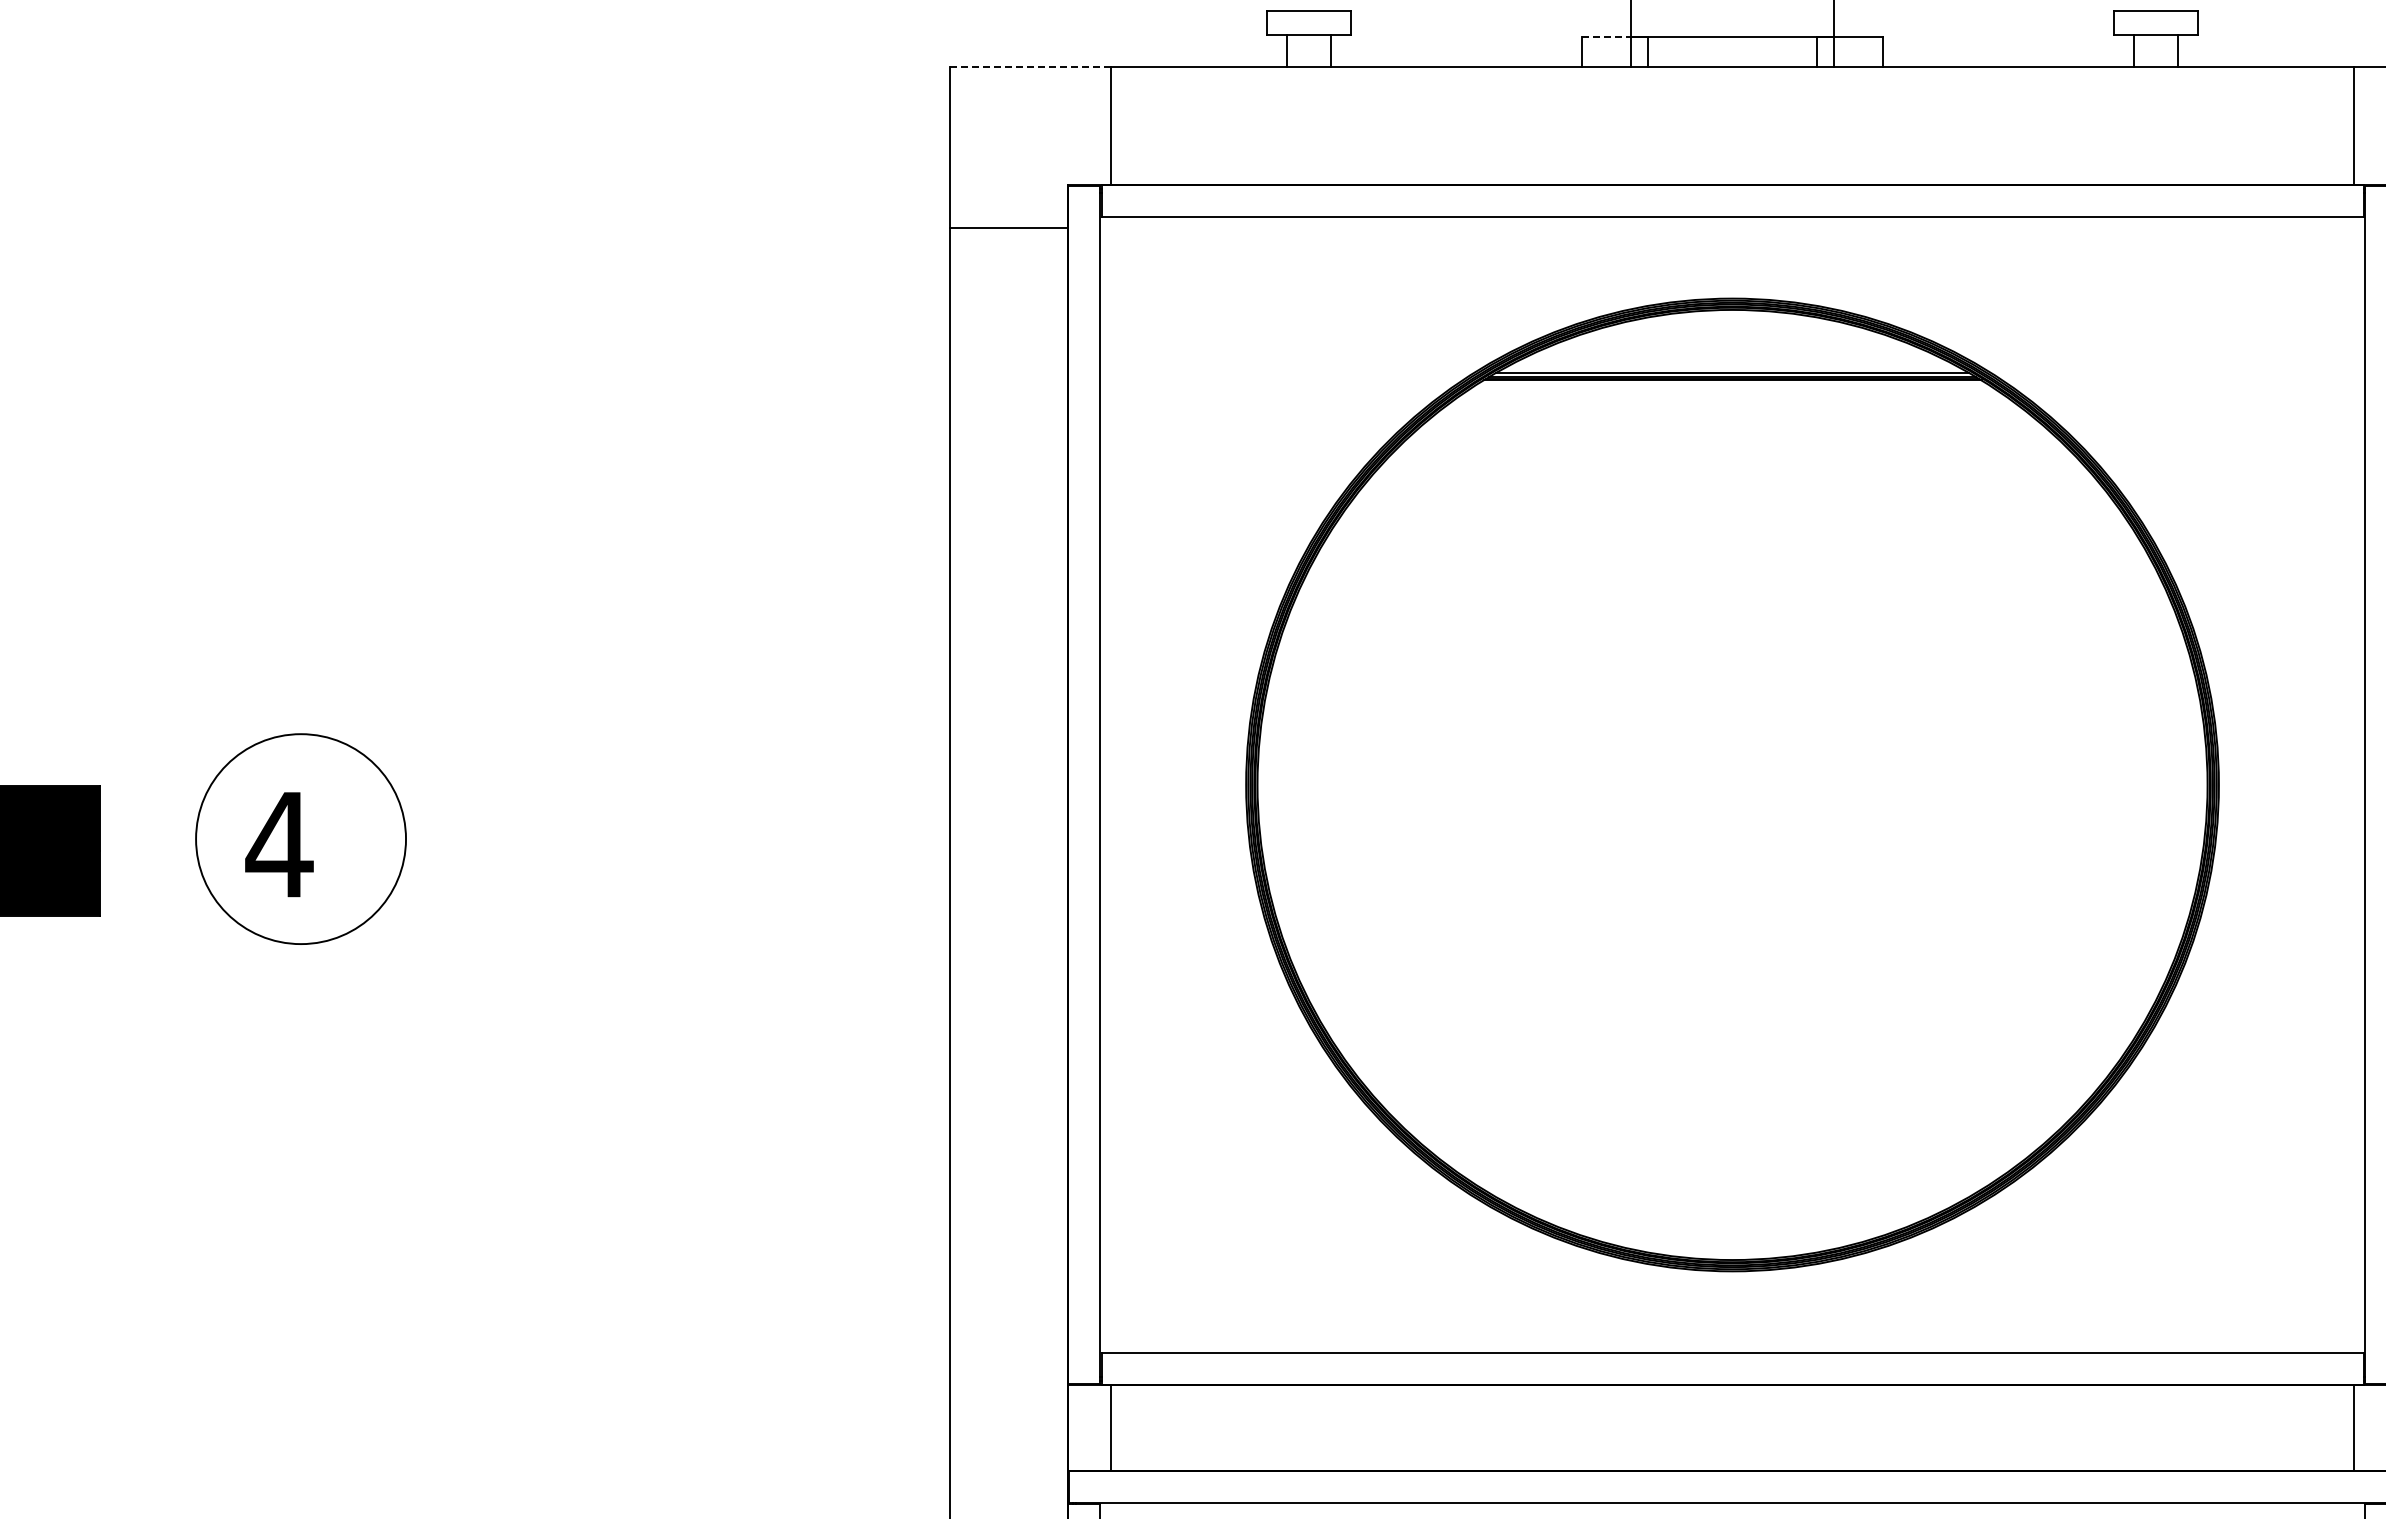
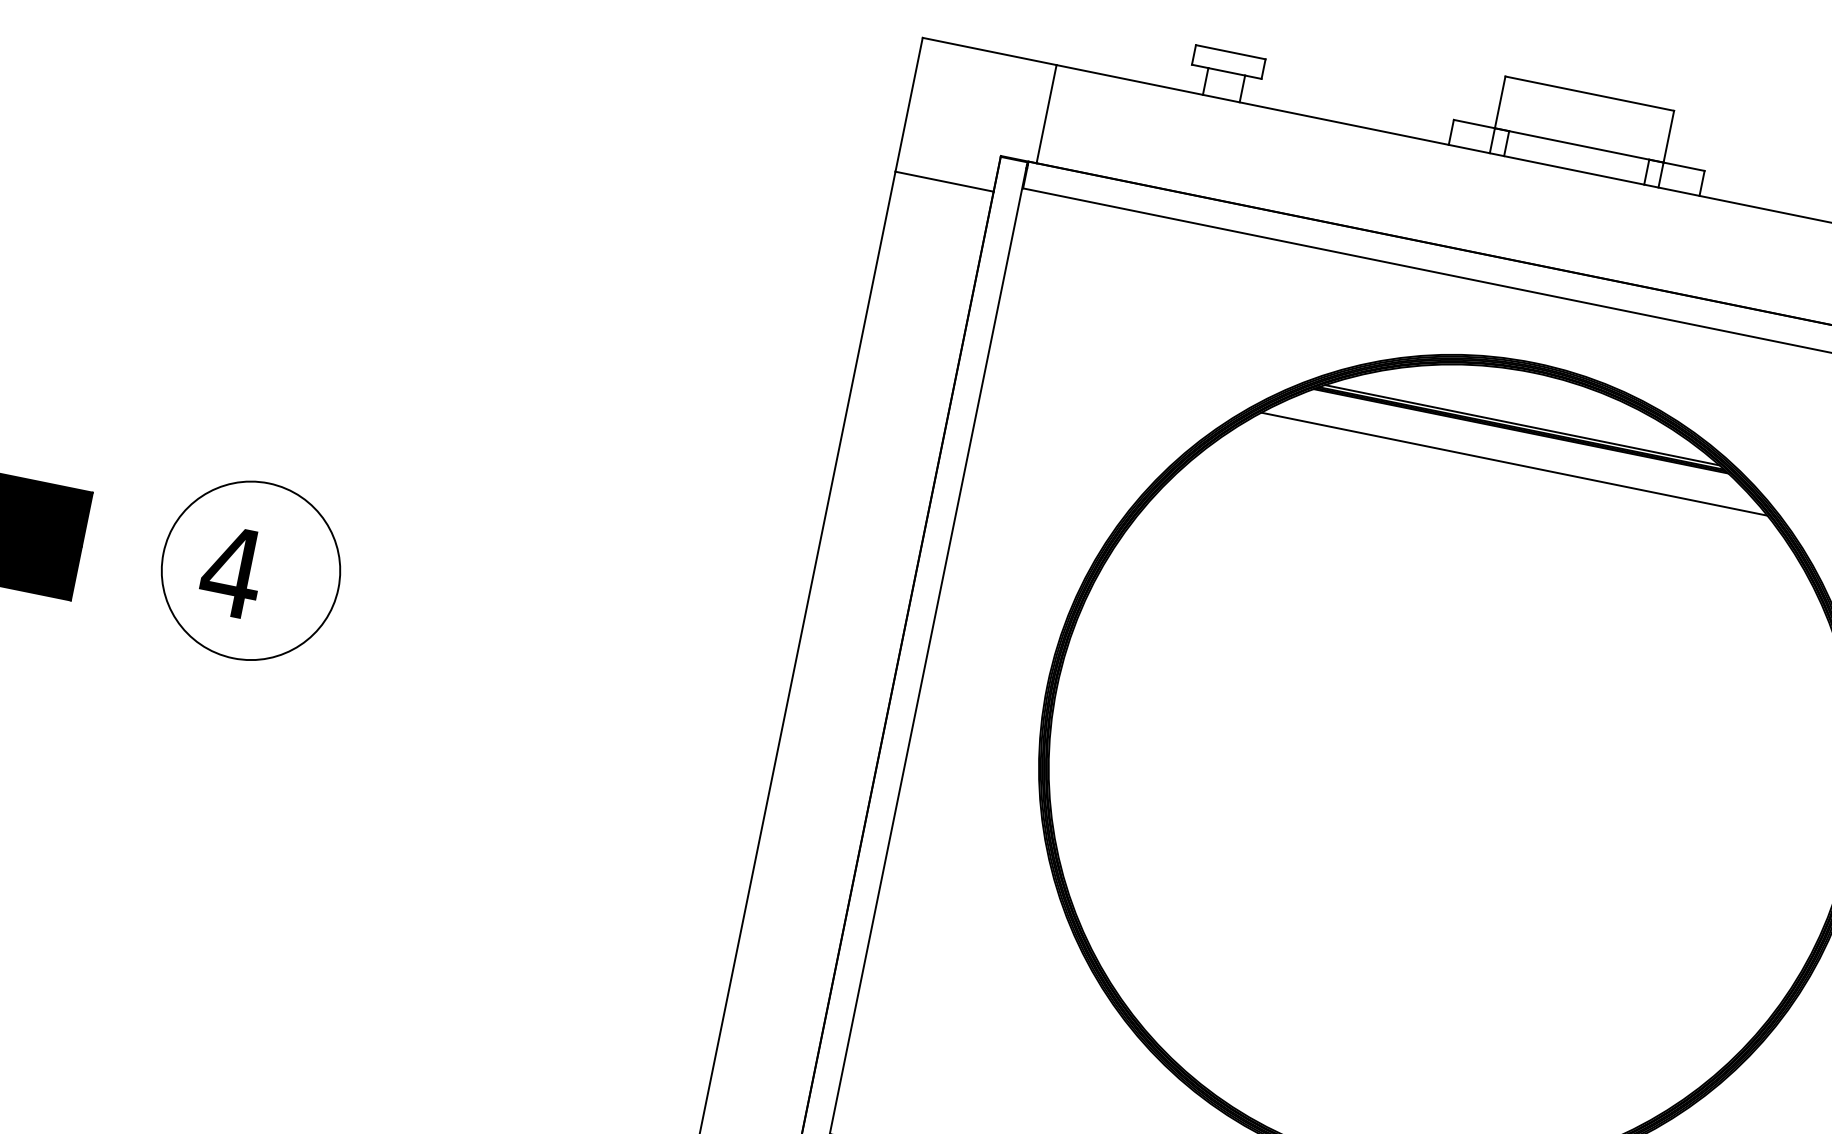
line: (1606, 37) -> (1474, 124), dashed -> solid
line: (1030, 67) -> (989, 51), dashed -> solid
line: (1732, 419) -> (1514, 463), added

